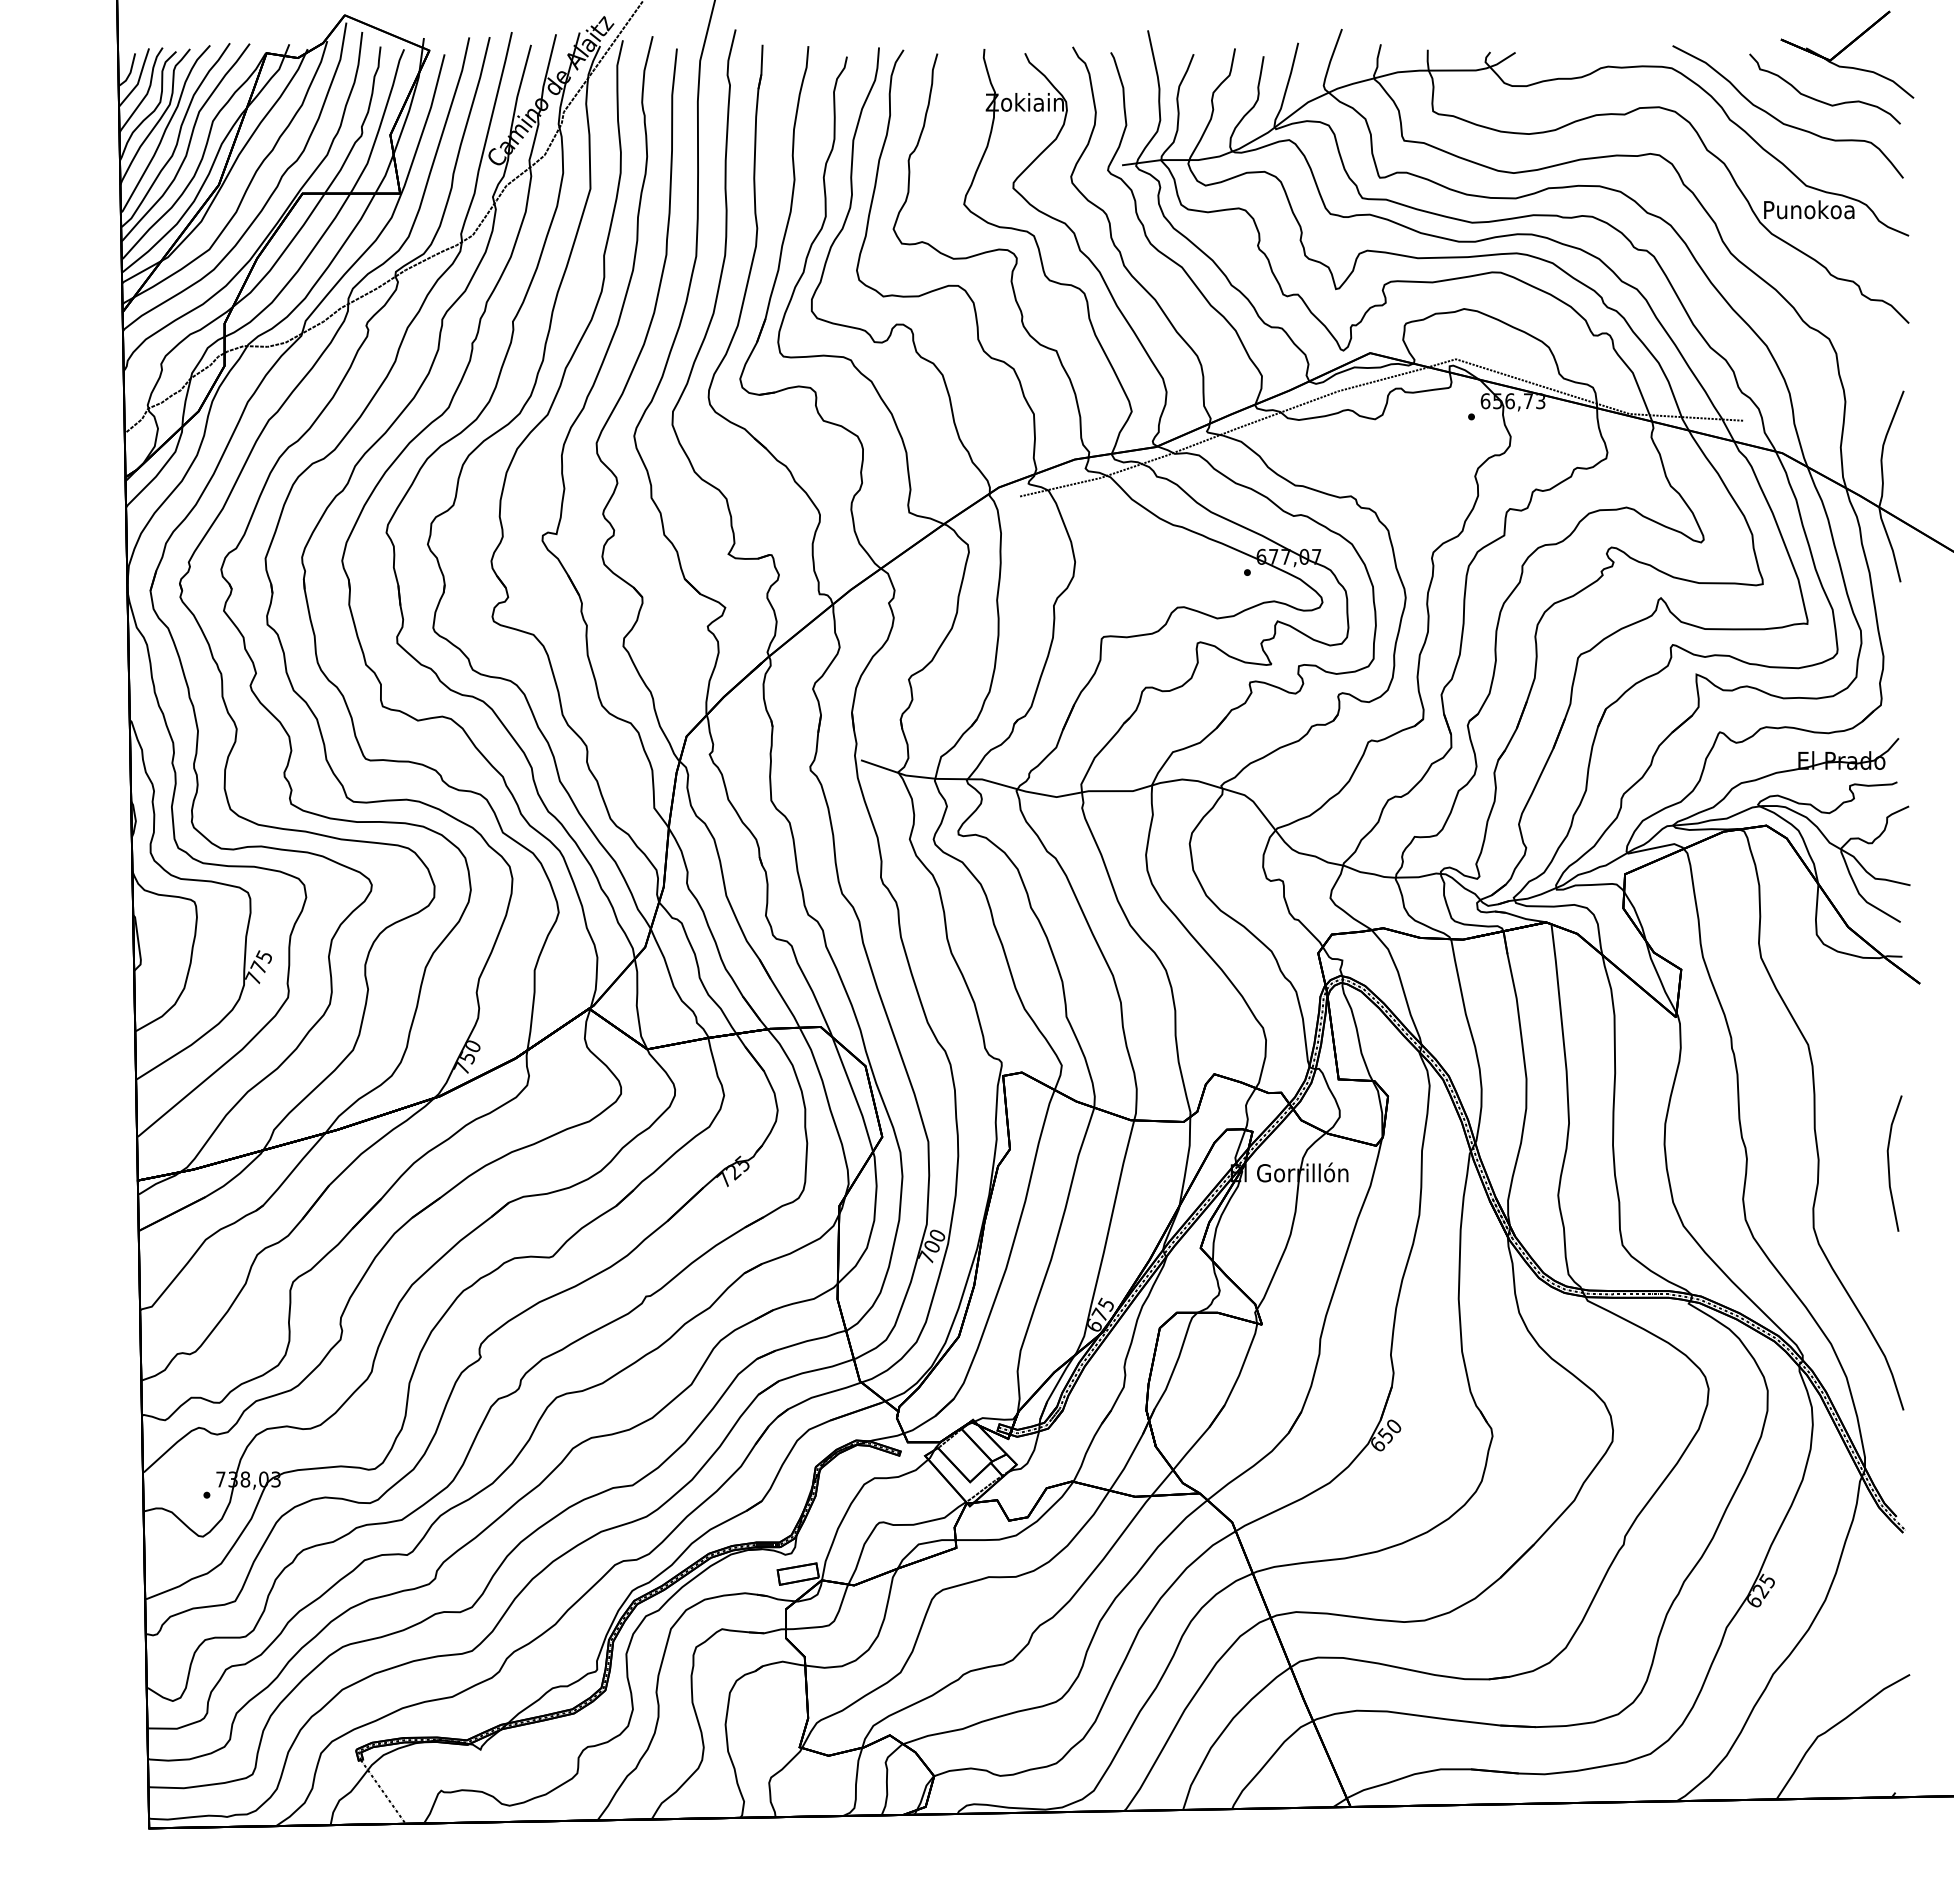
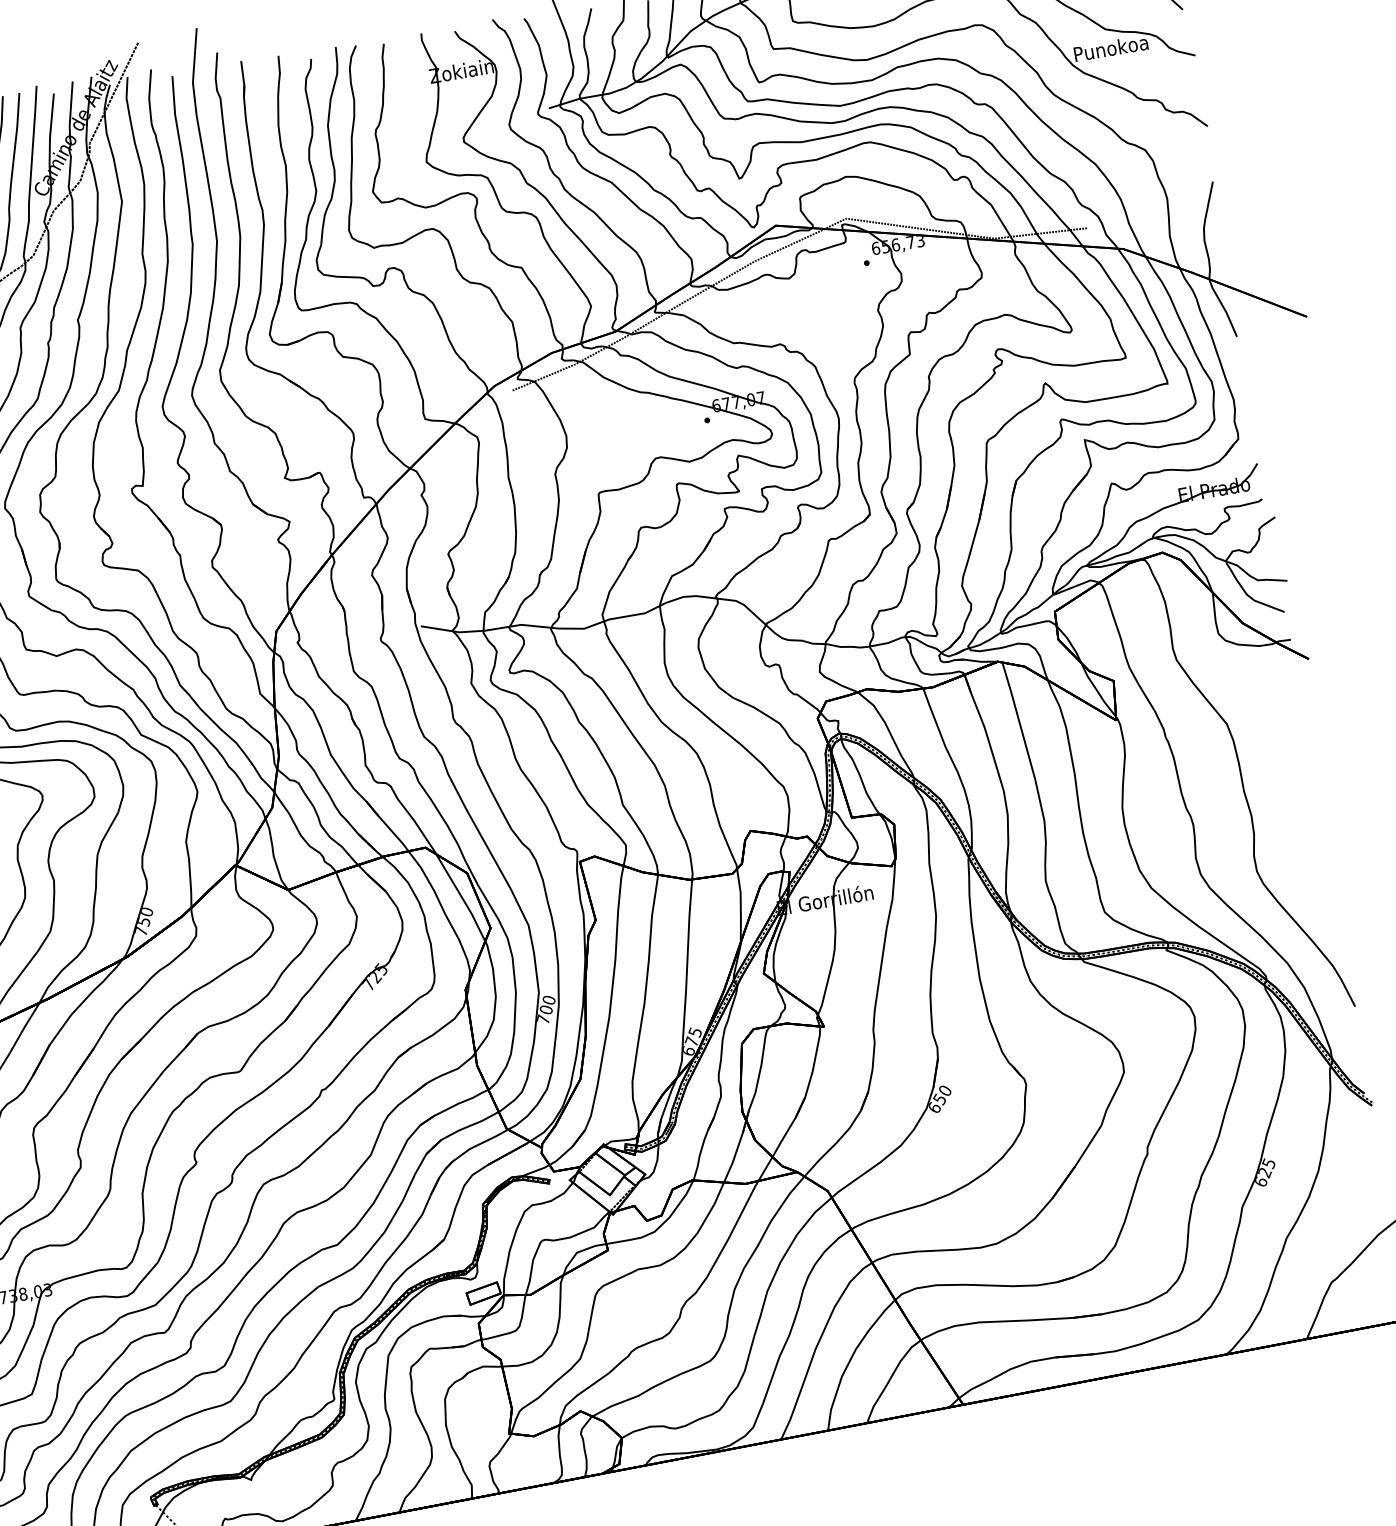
line: (1889, 1163) -> (1309, 808), removed

